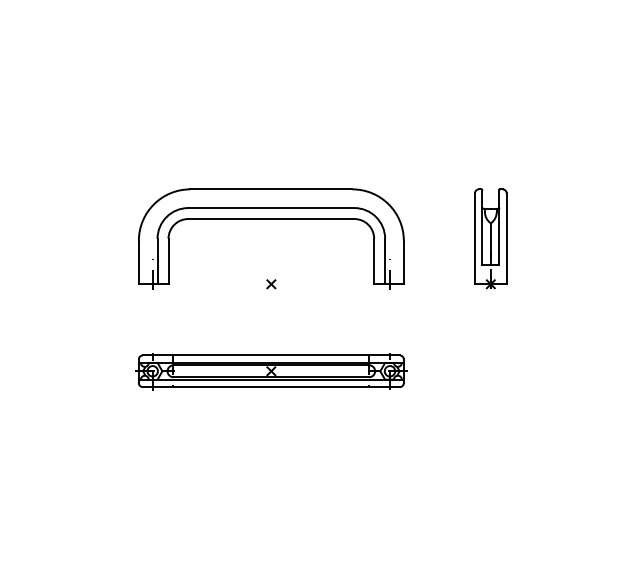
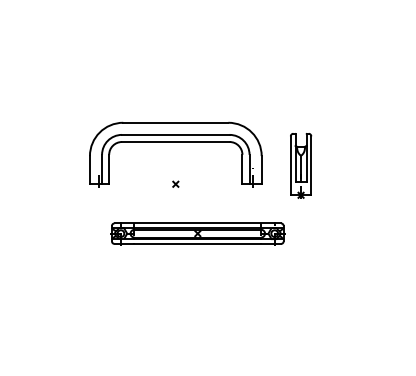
part: (491, 238) -> (301, 165), moved
part: (270, 371) -> (197, 233), moved

